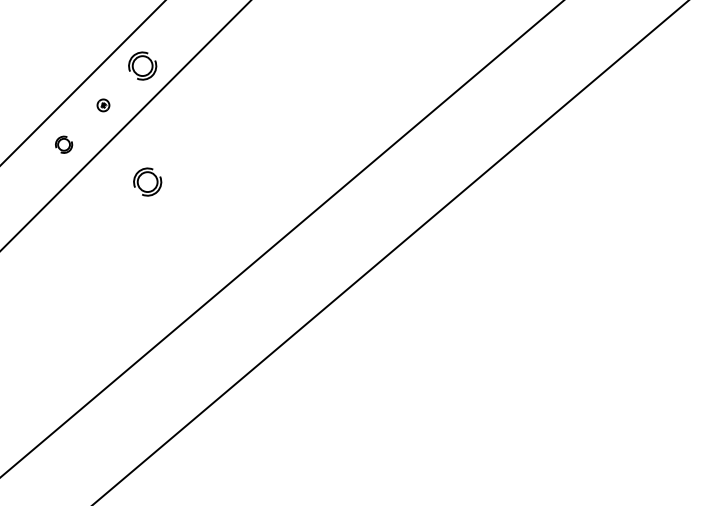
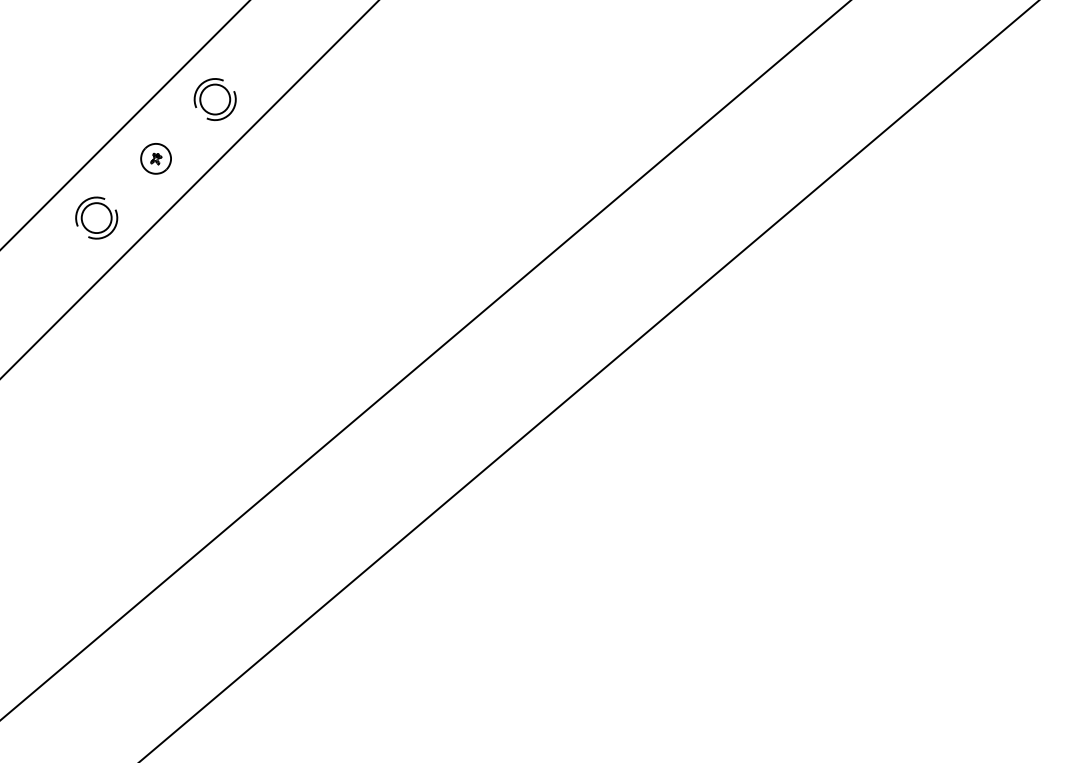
part: (103, 105) -> (156, 159), size x1.67
part: (63, 144) -> (95, 217), size x1.67
part: (147, 181) -> (222, 273), removed

